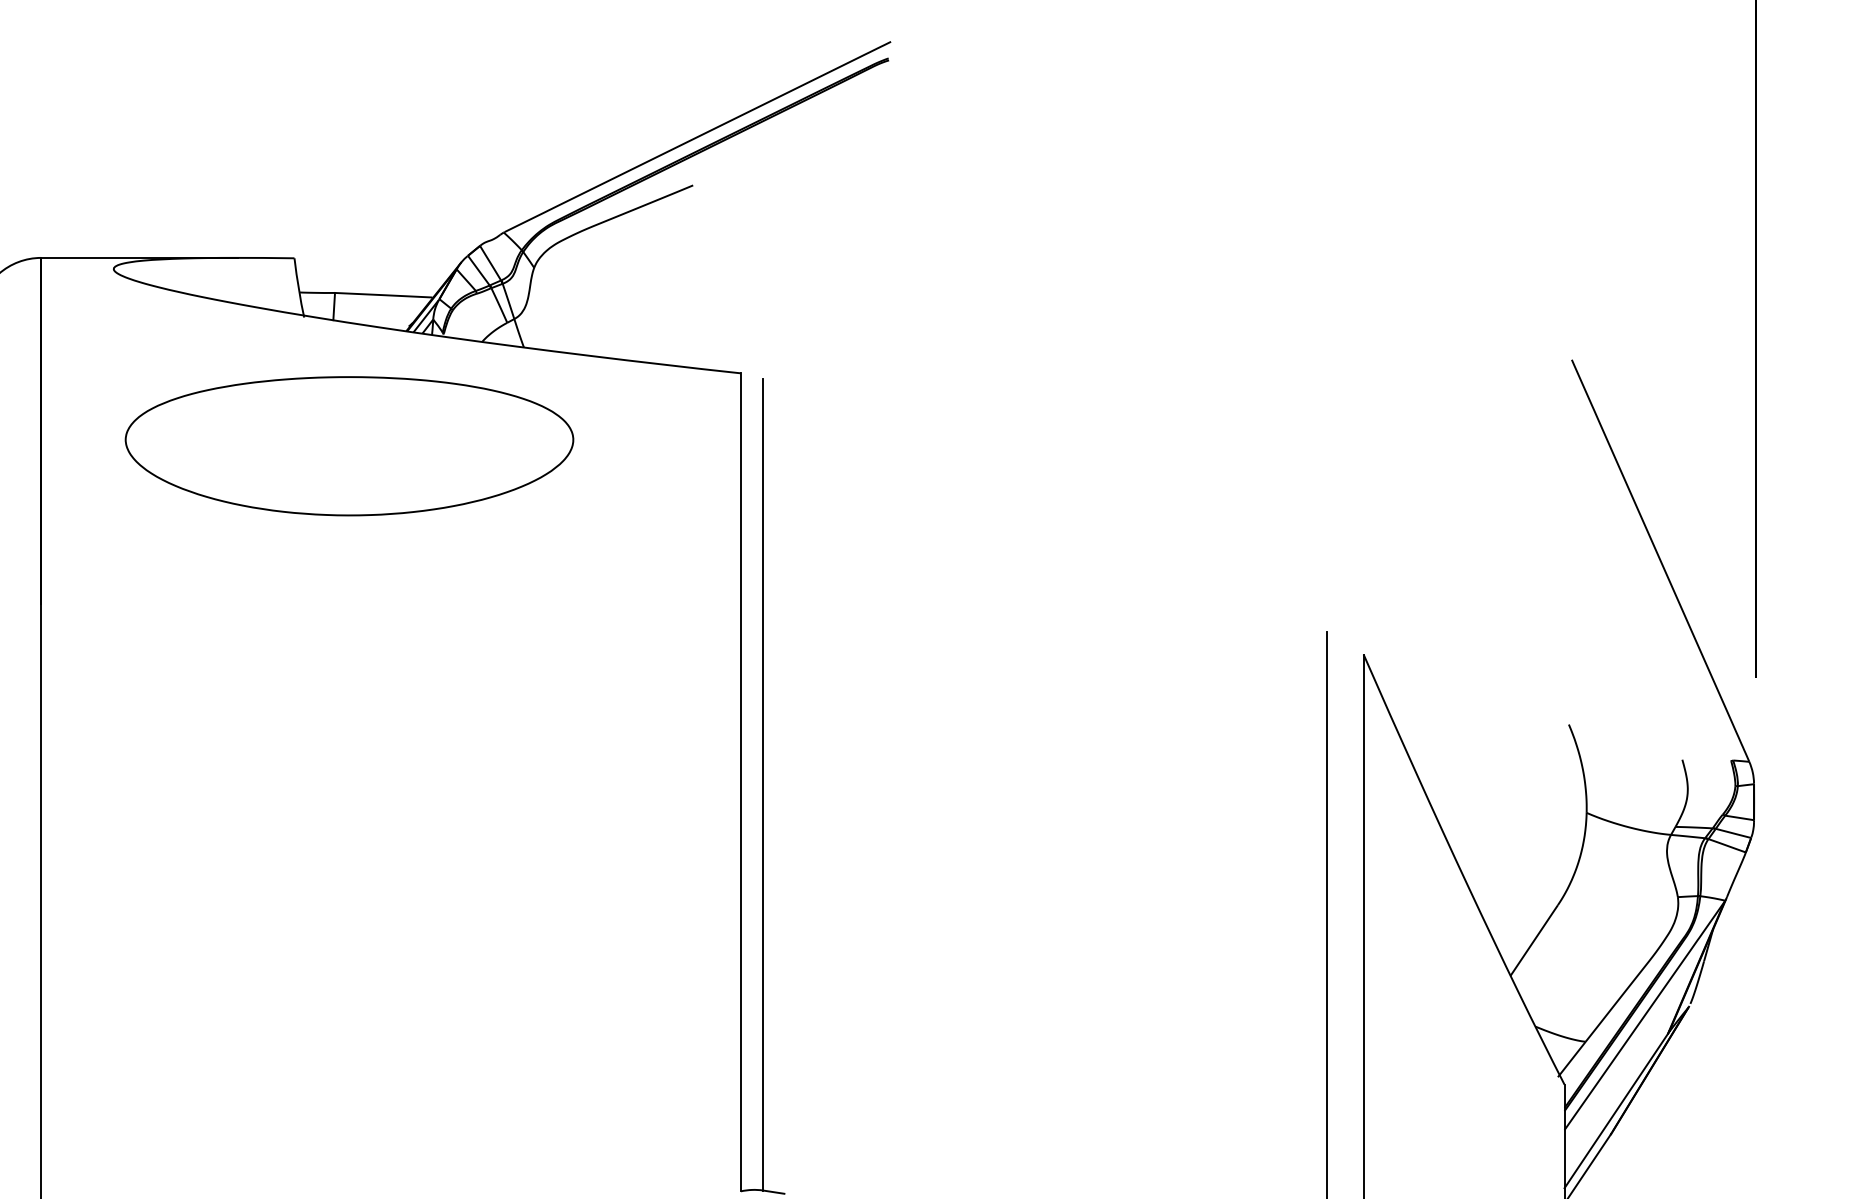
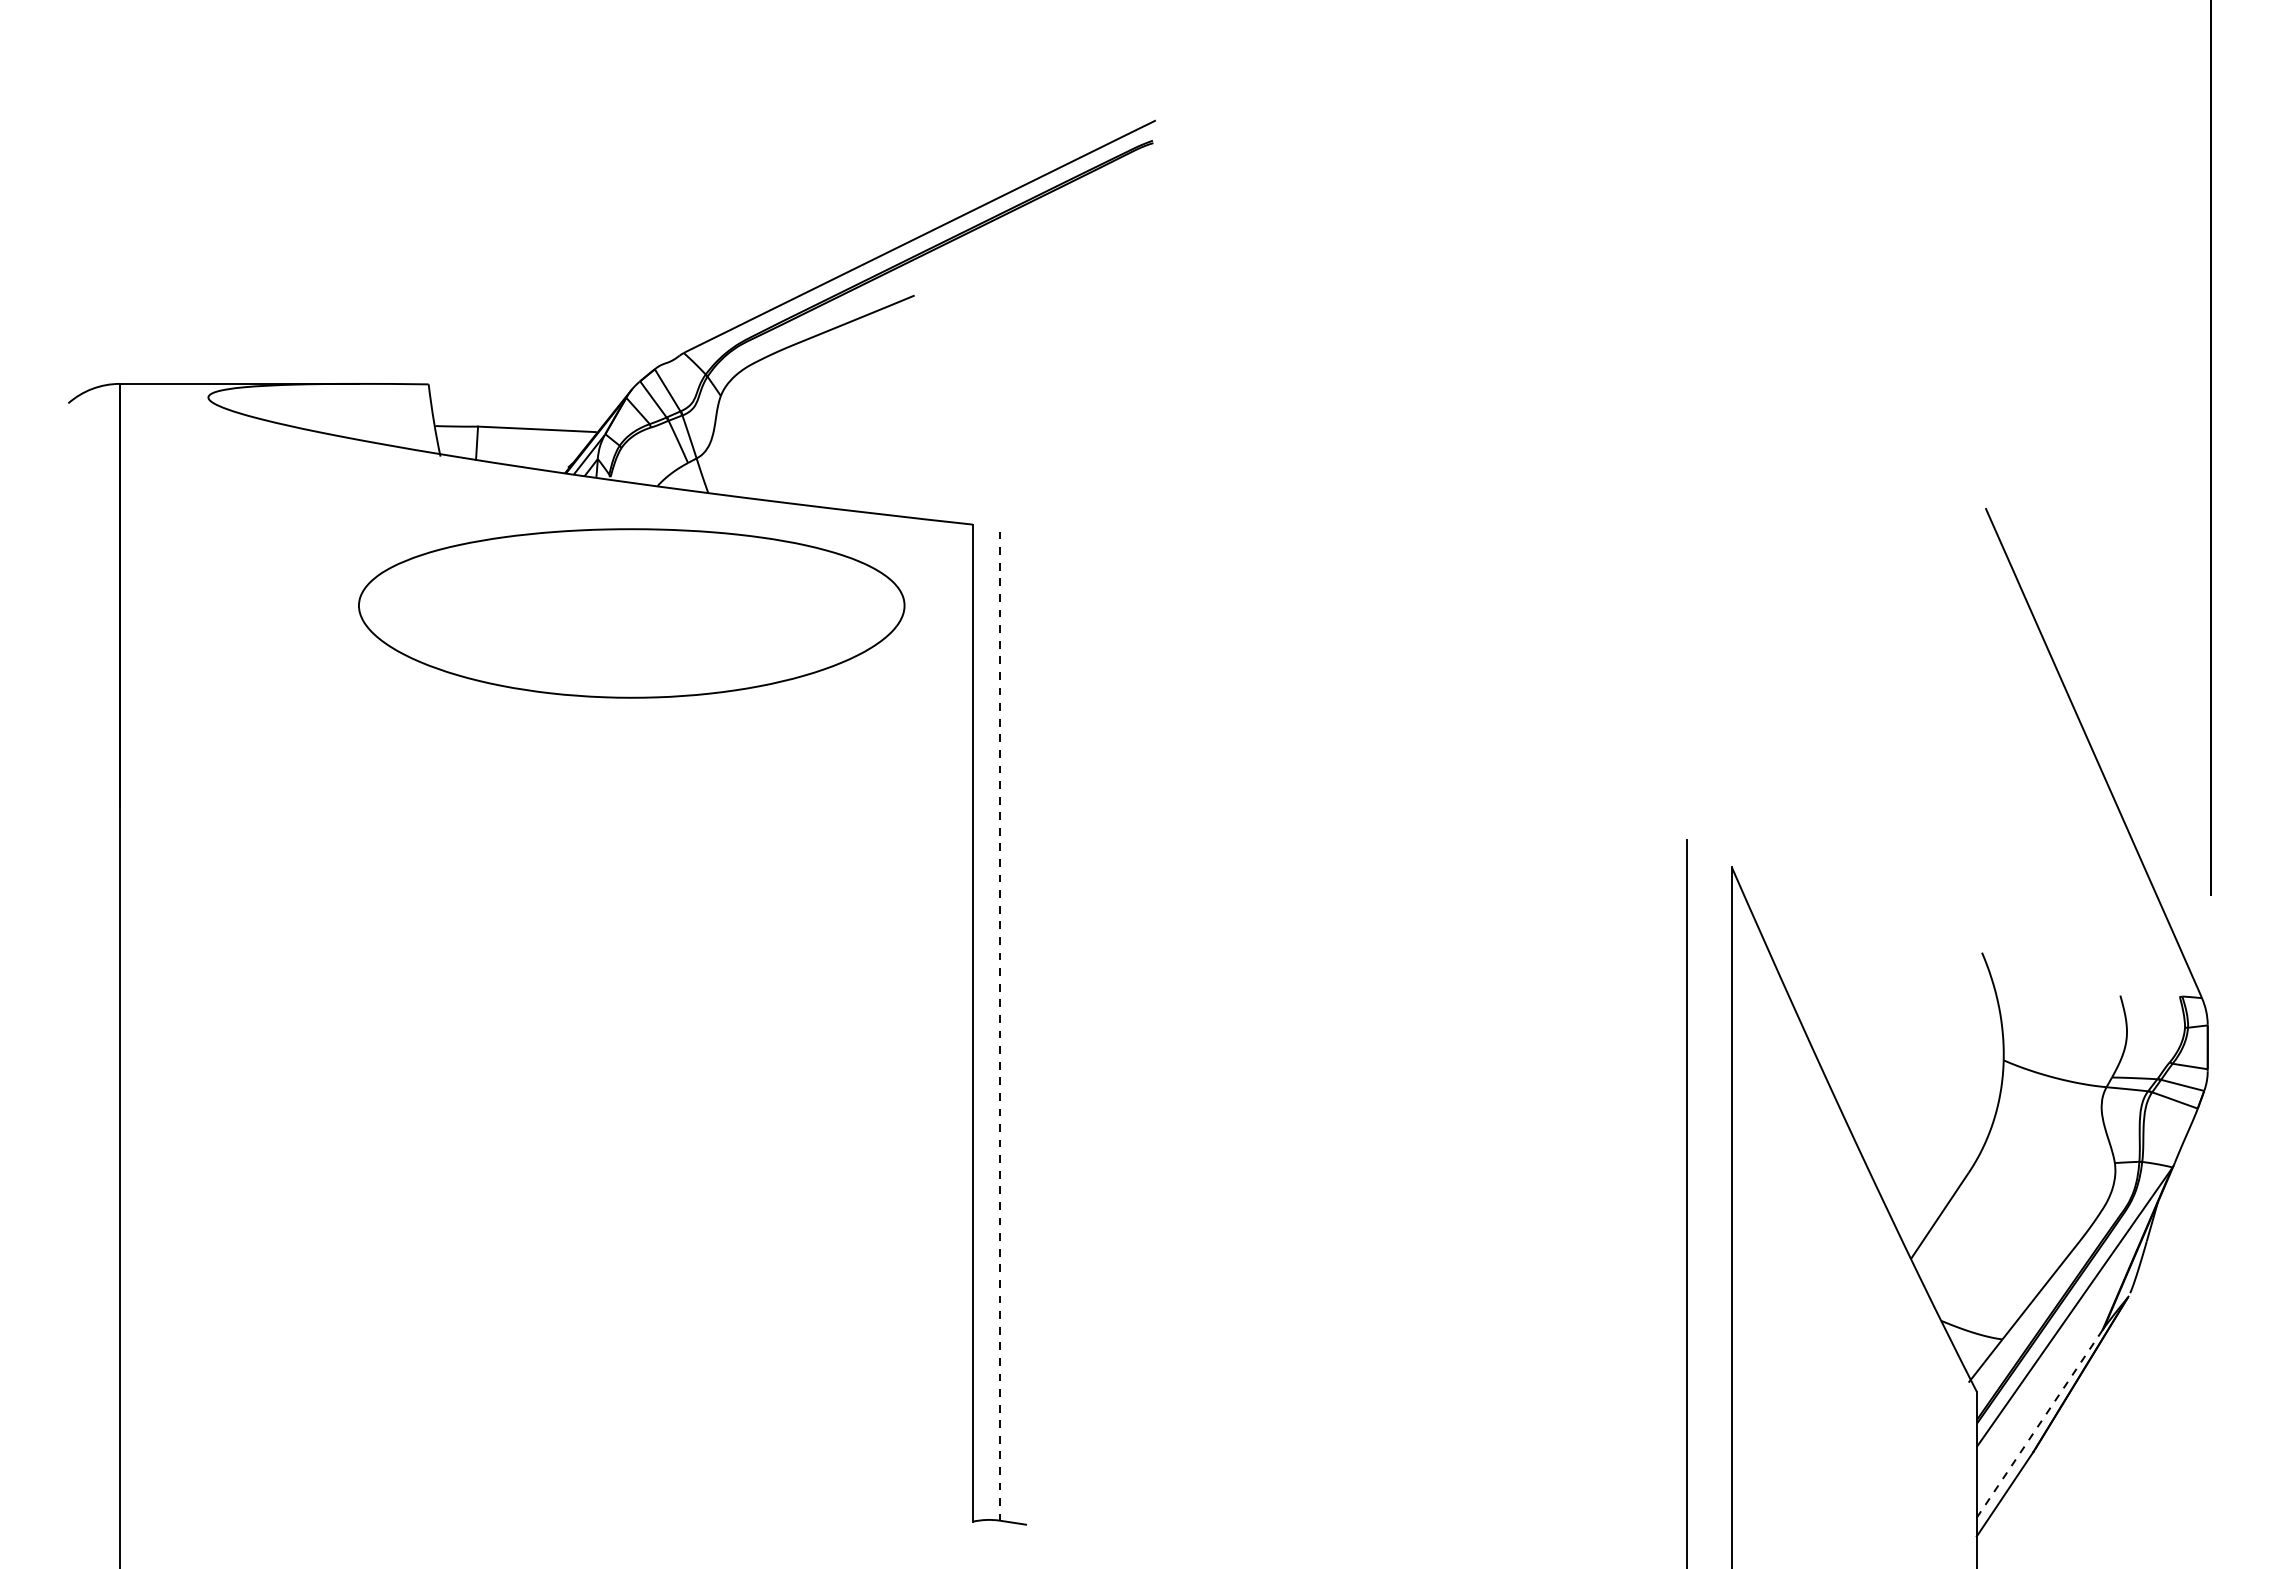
part: (349, 446) -> (631, 613), moved
line: (763, 785) -> (1000, 1026), solid -> dashed
line: (1616, 1110) -> (2039, 1423), solid -> dashed

